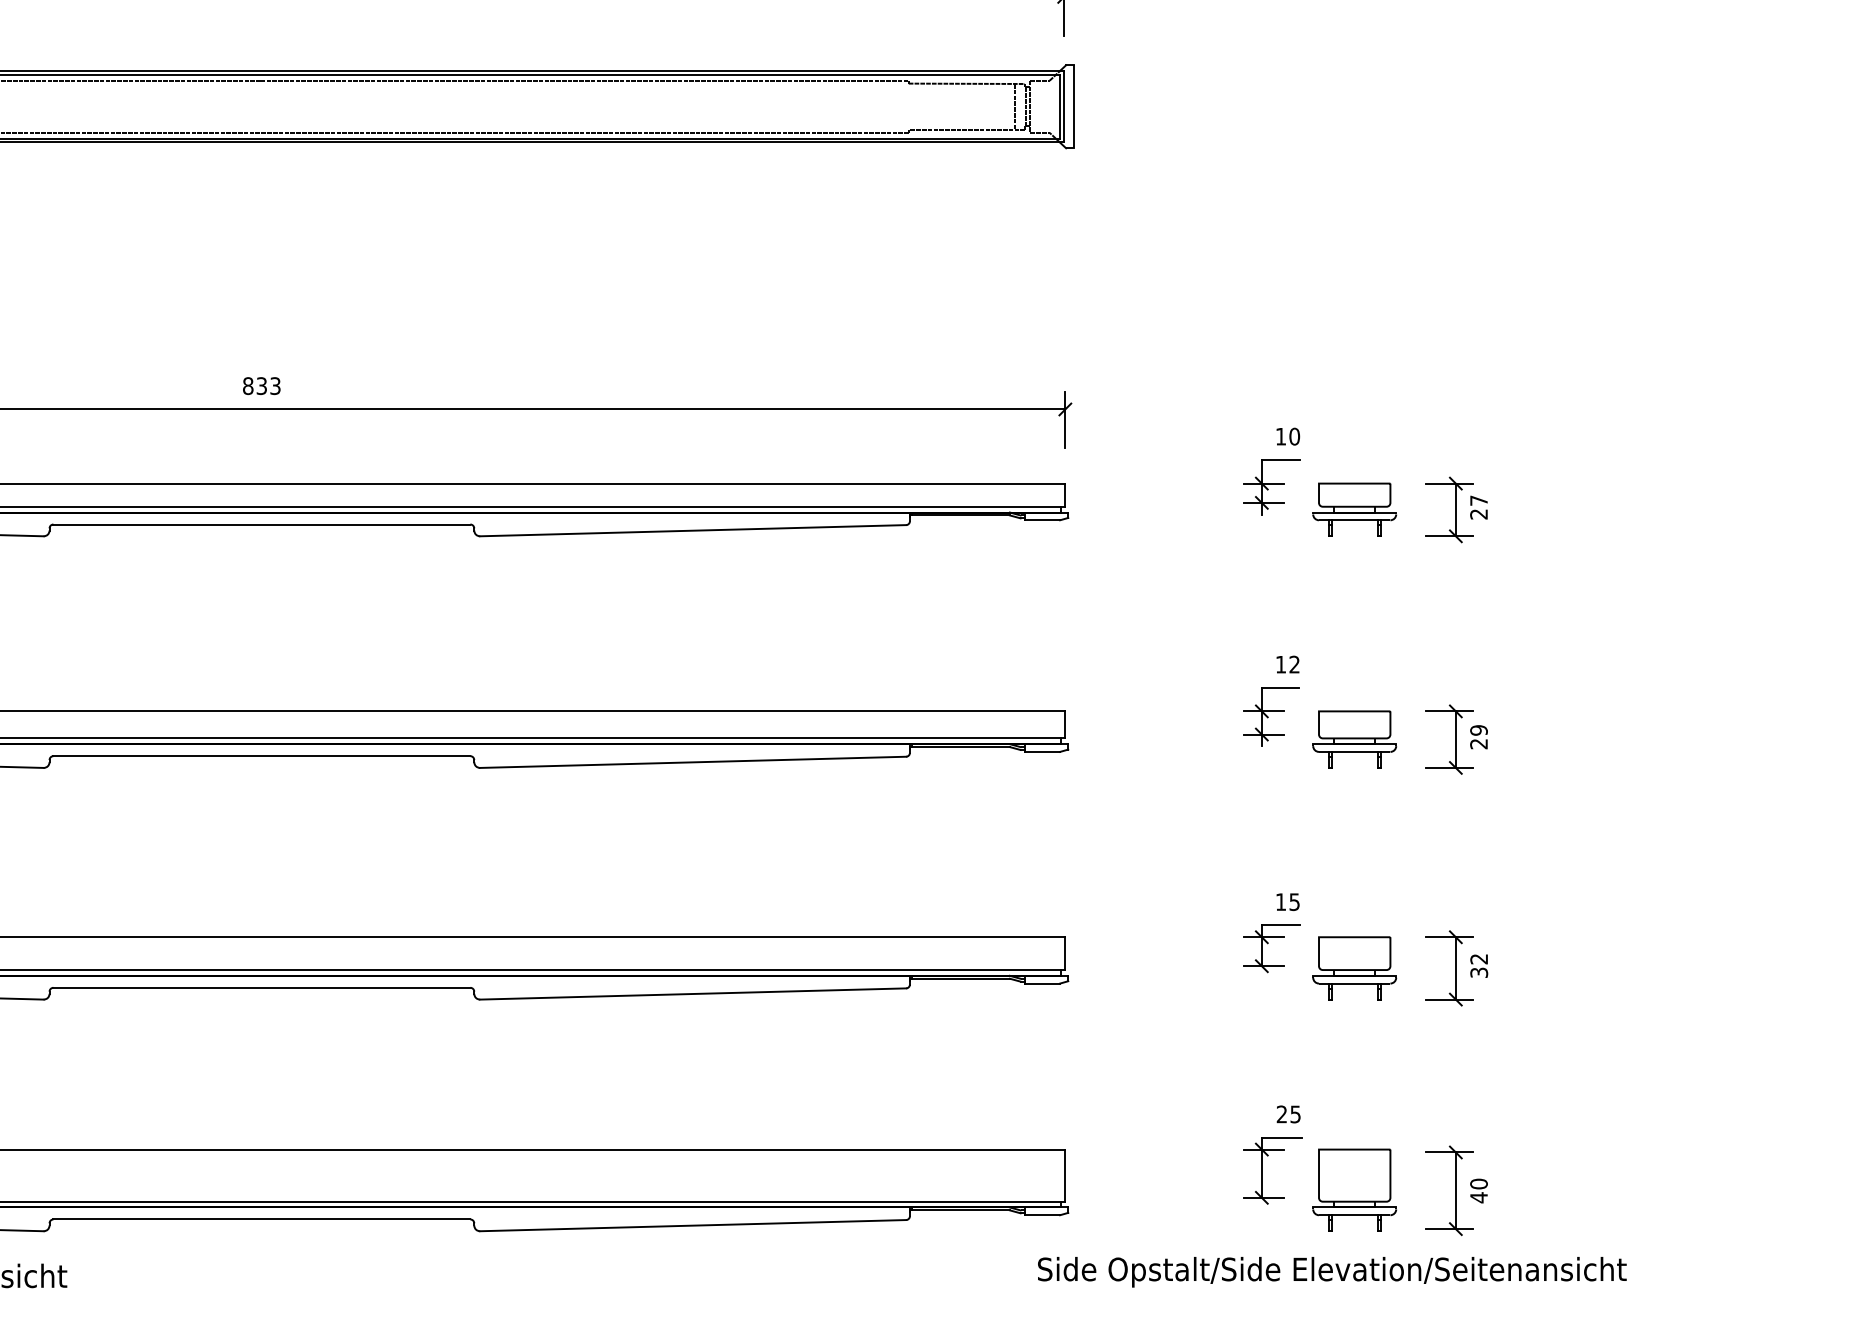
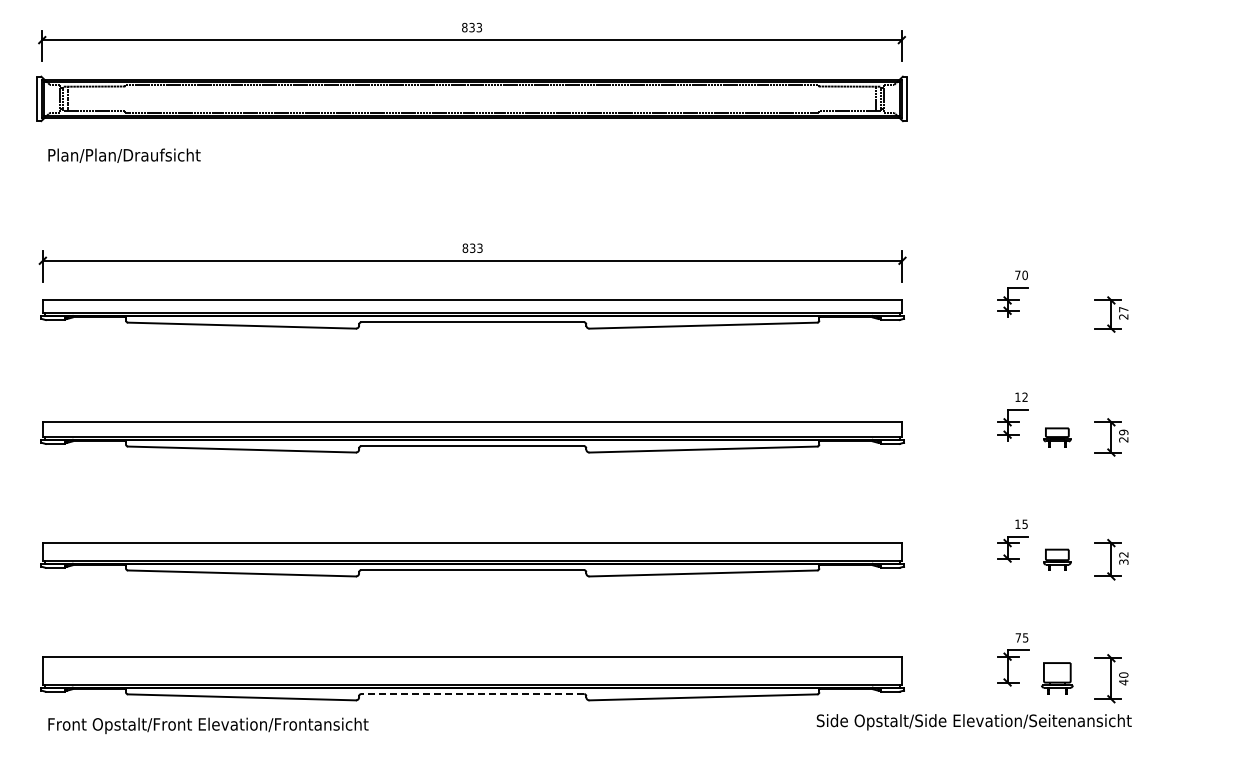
text: (1280, 435) -> (1017, 274), 10 -> 70
part: (1355, 509) -> (1057, 314), removed
part: (1355, 739) -> (1057, 437), size x0.6
part: (1355, 967) -> (1057, 559), size x0.6
text: (1280, 1113) -> (1017, 637), 25 -> 75
part: (1355, 1188) -> (1057, 677), size x0.7
line: (261, 1220) -> (472, 694), solid -> dashed
text: (1330, 1272) -> (973, 722), moved

